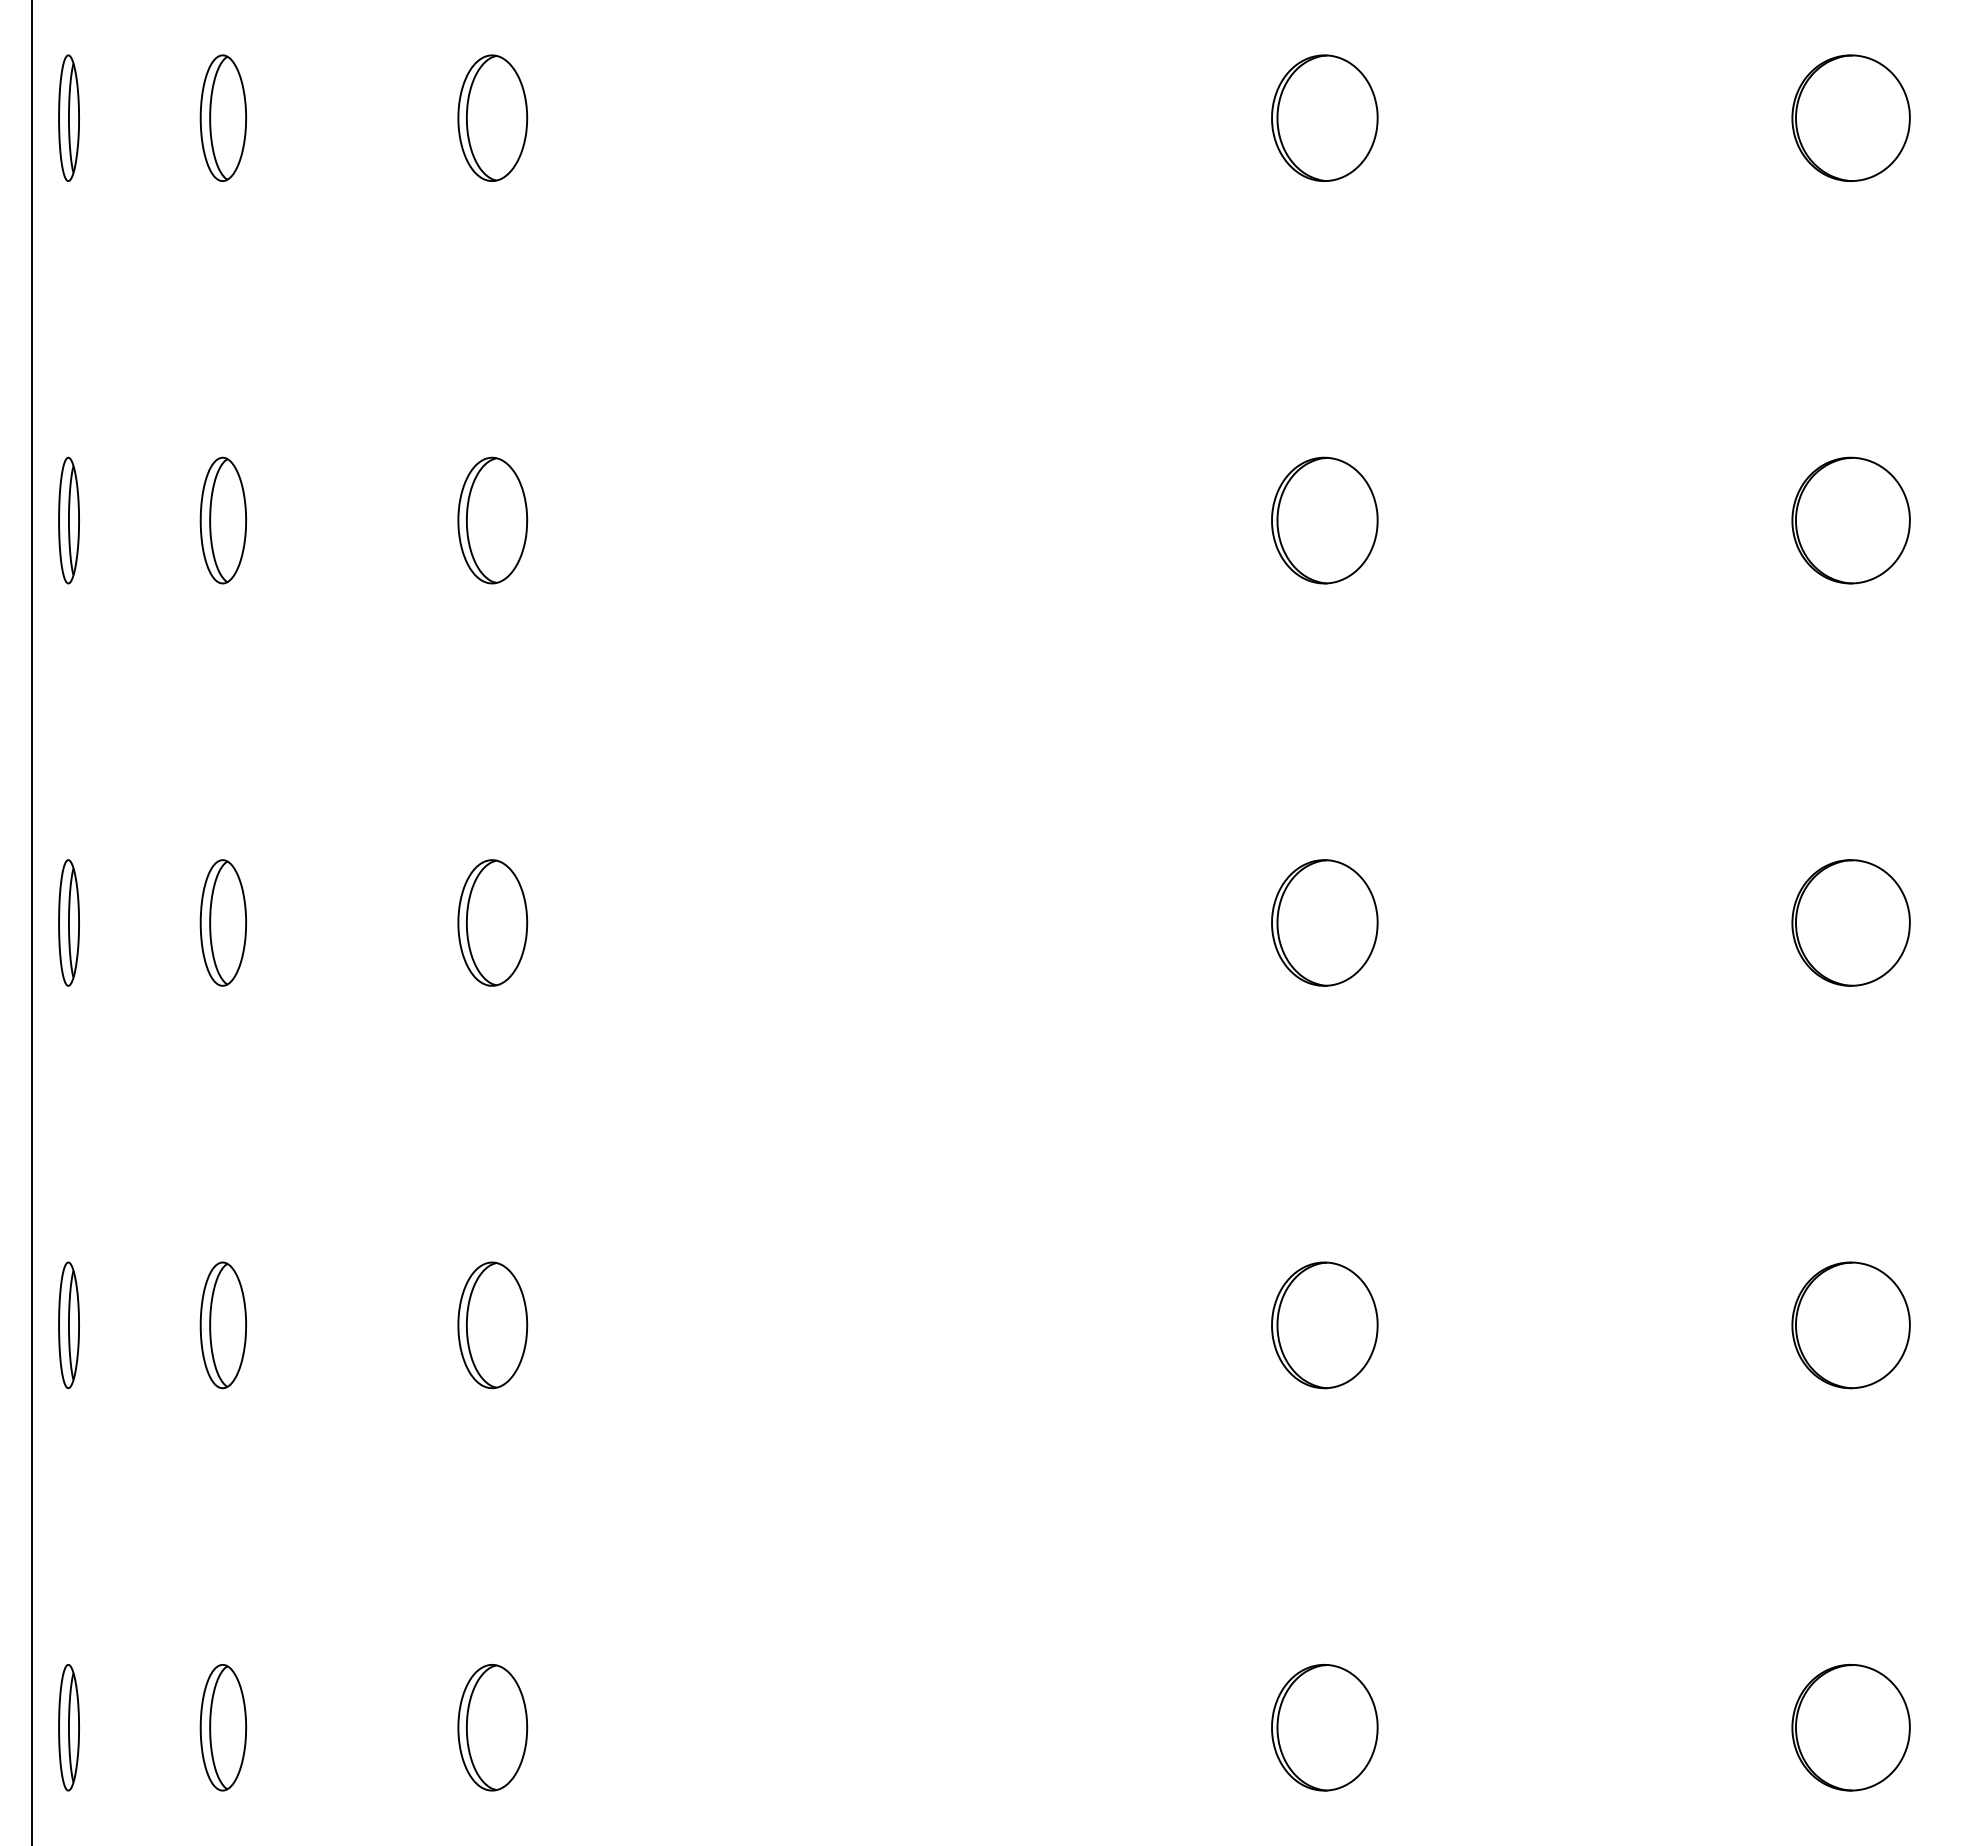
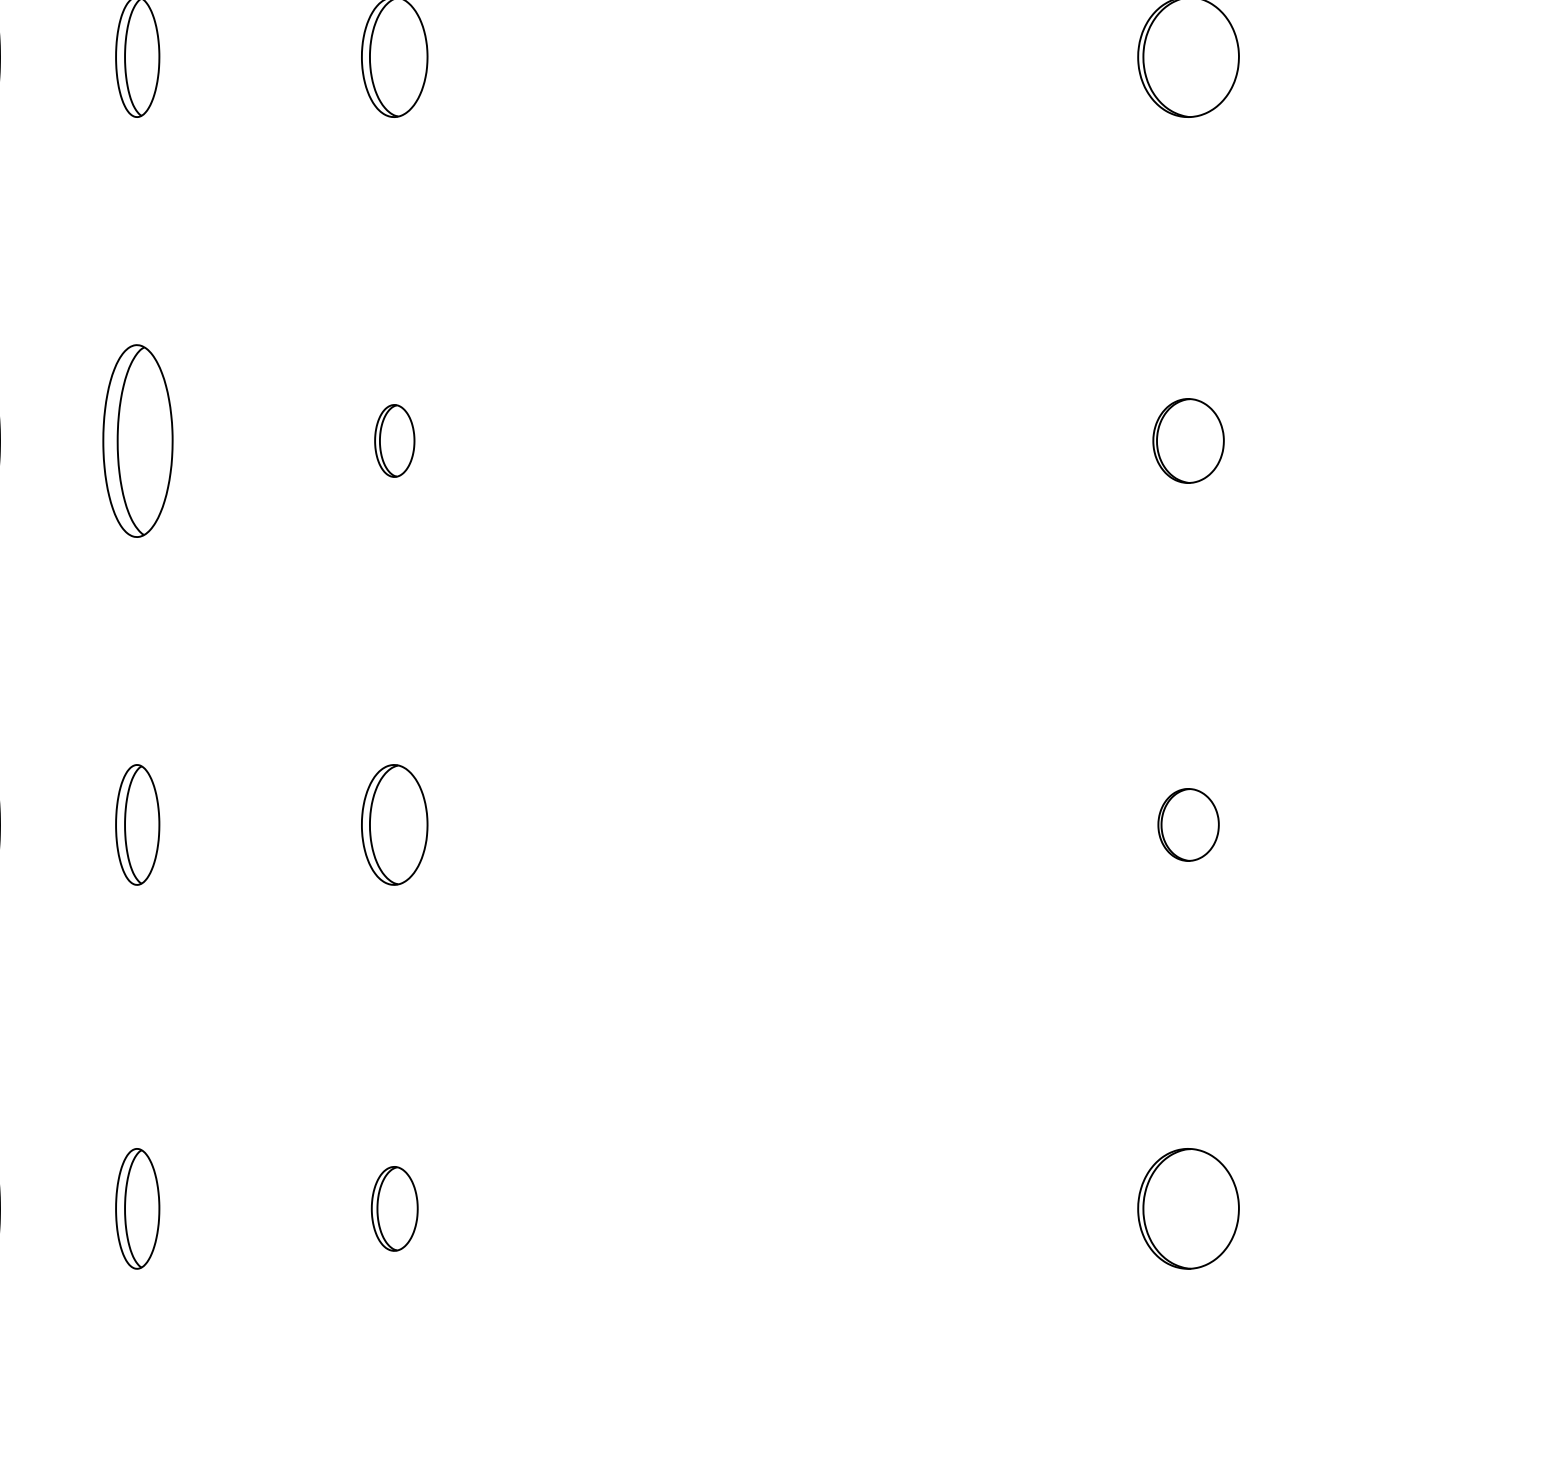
part: (222, 520) -> (136, 440), size x1.6
part: (492, 520) -> (394, 440), size x0.6
part: (1324, 520) -> (1188, 440), size x0.7
part: (1324, 922) -> (1188, 824), size x0.6
part: (492, 1325) -> (394, 1208), size x0.7

